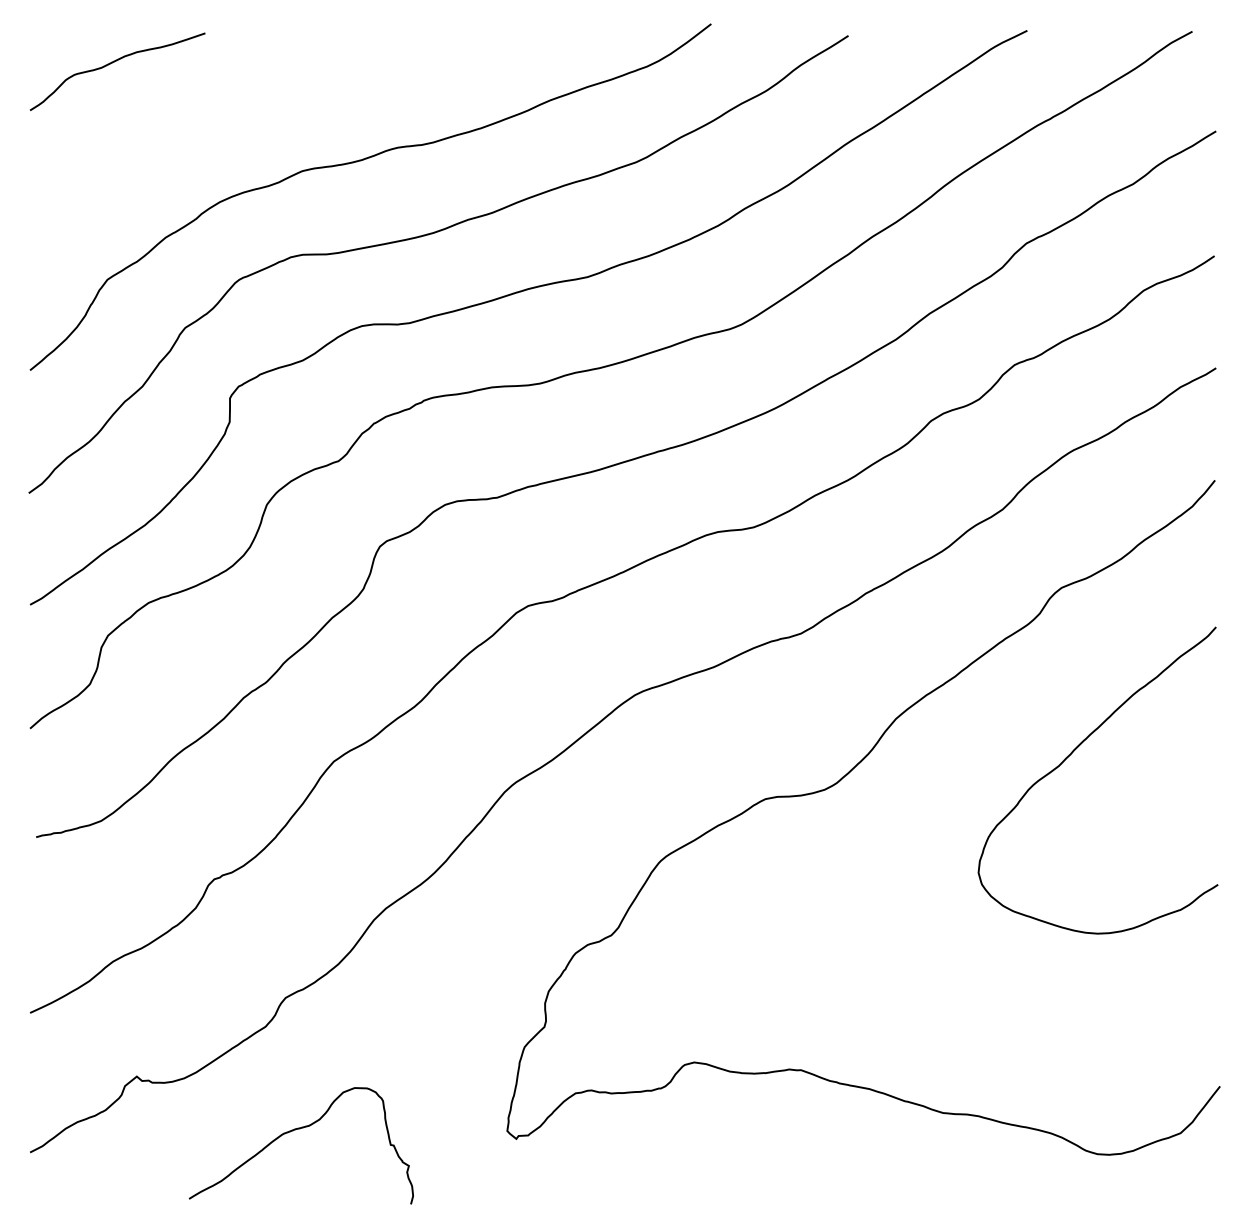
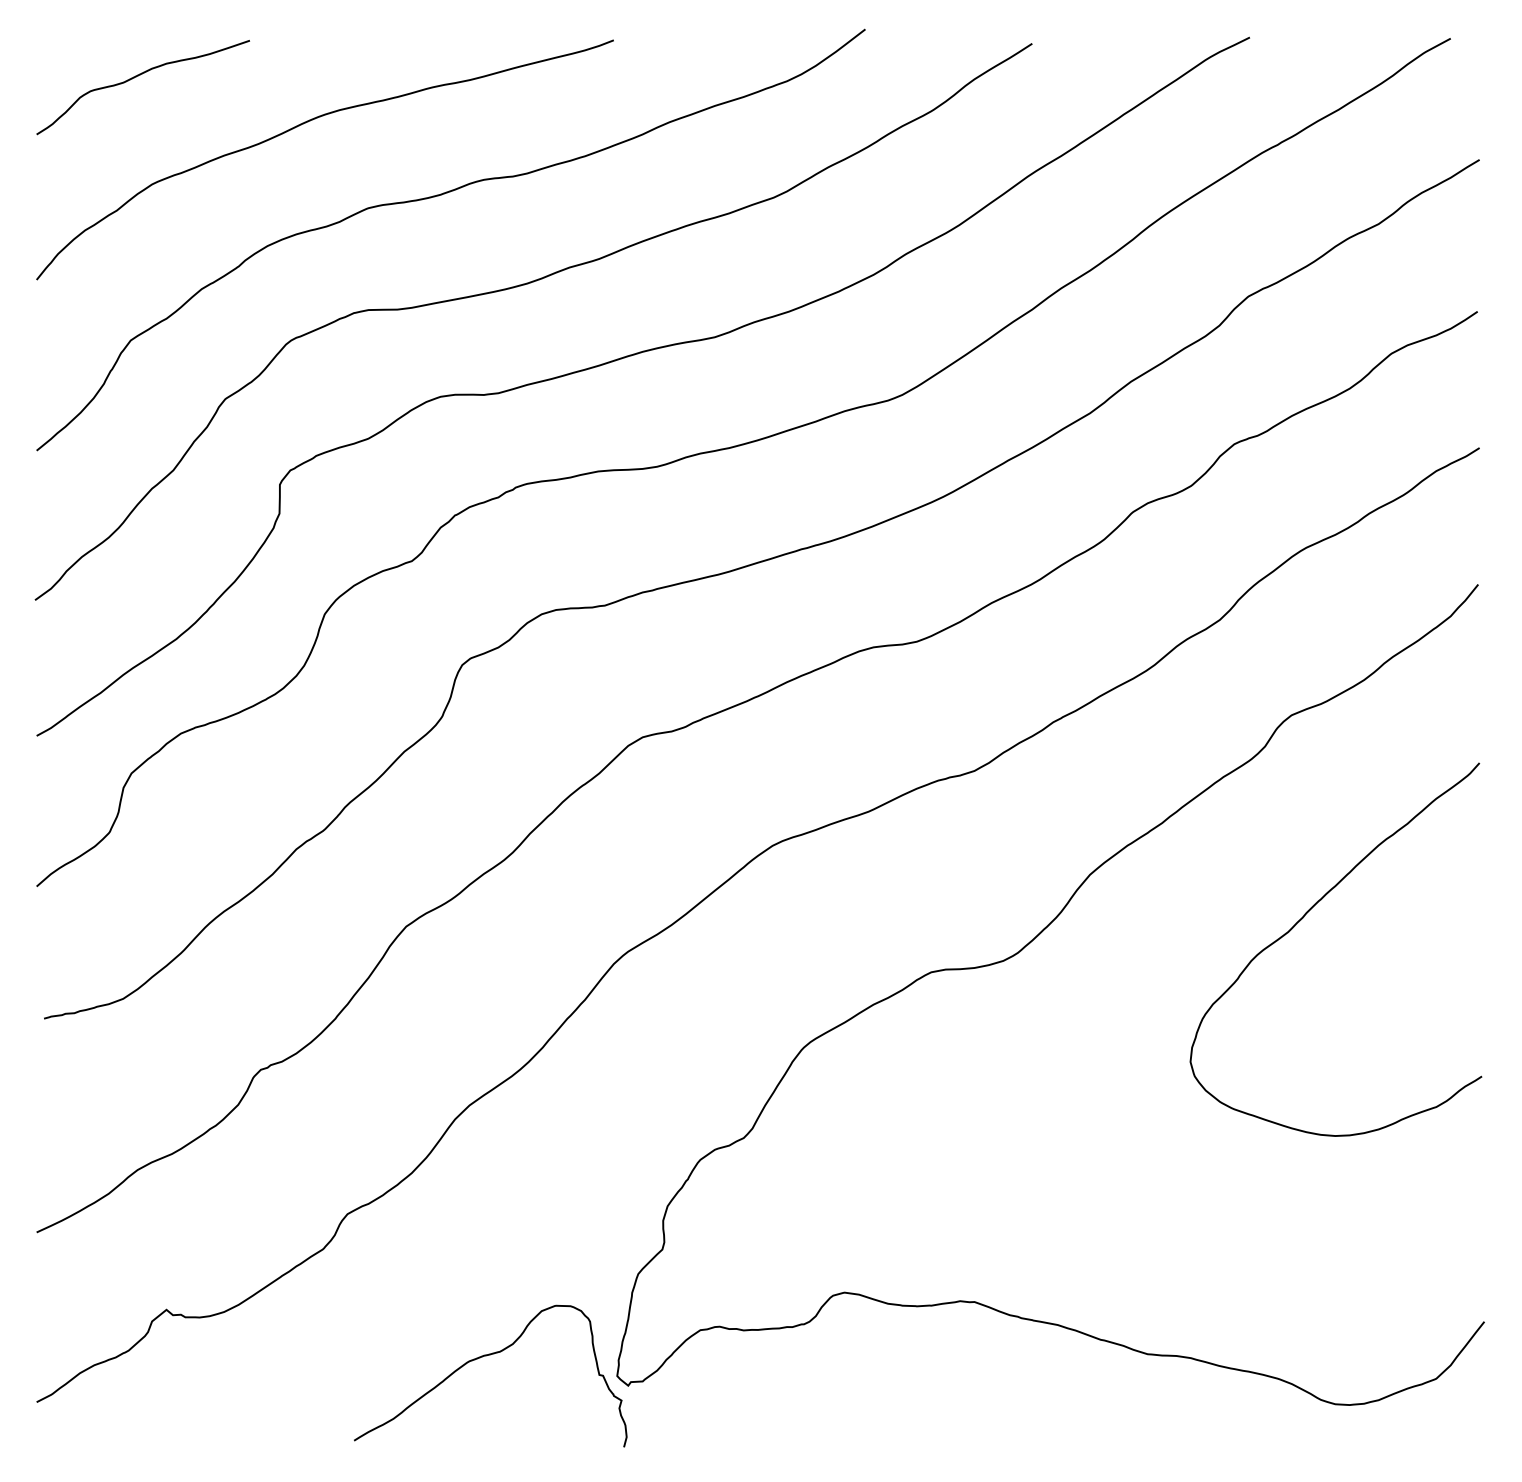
curve: (253, 100) -> (308, 122), added
curve: (297, 1129) -> (486, 1356), moved

